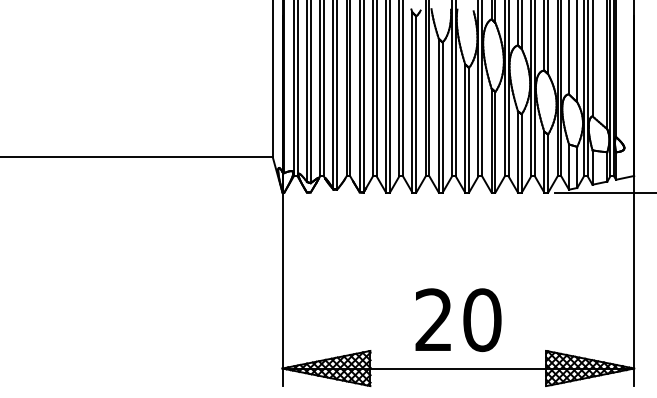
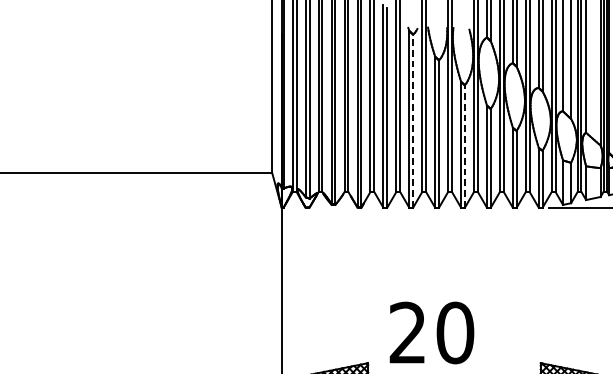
line: (416, 104) -> (413, 121), solid -> dashed
line: (469, 129) -> (465, 145), solid -> dashed
text: (458, 319) -> (431, 332), moved

